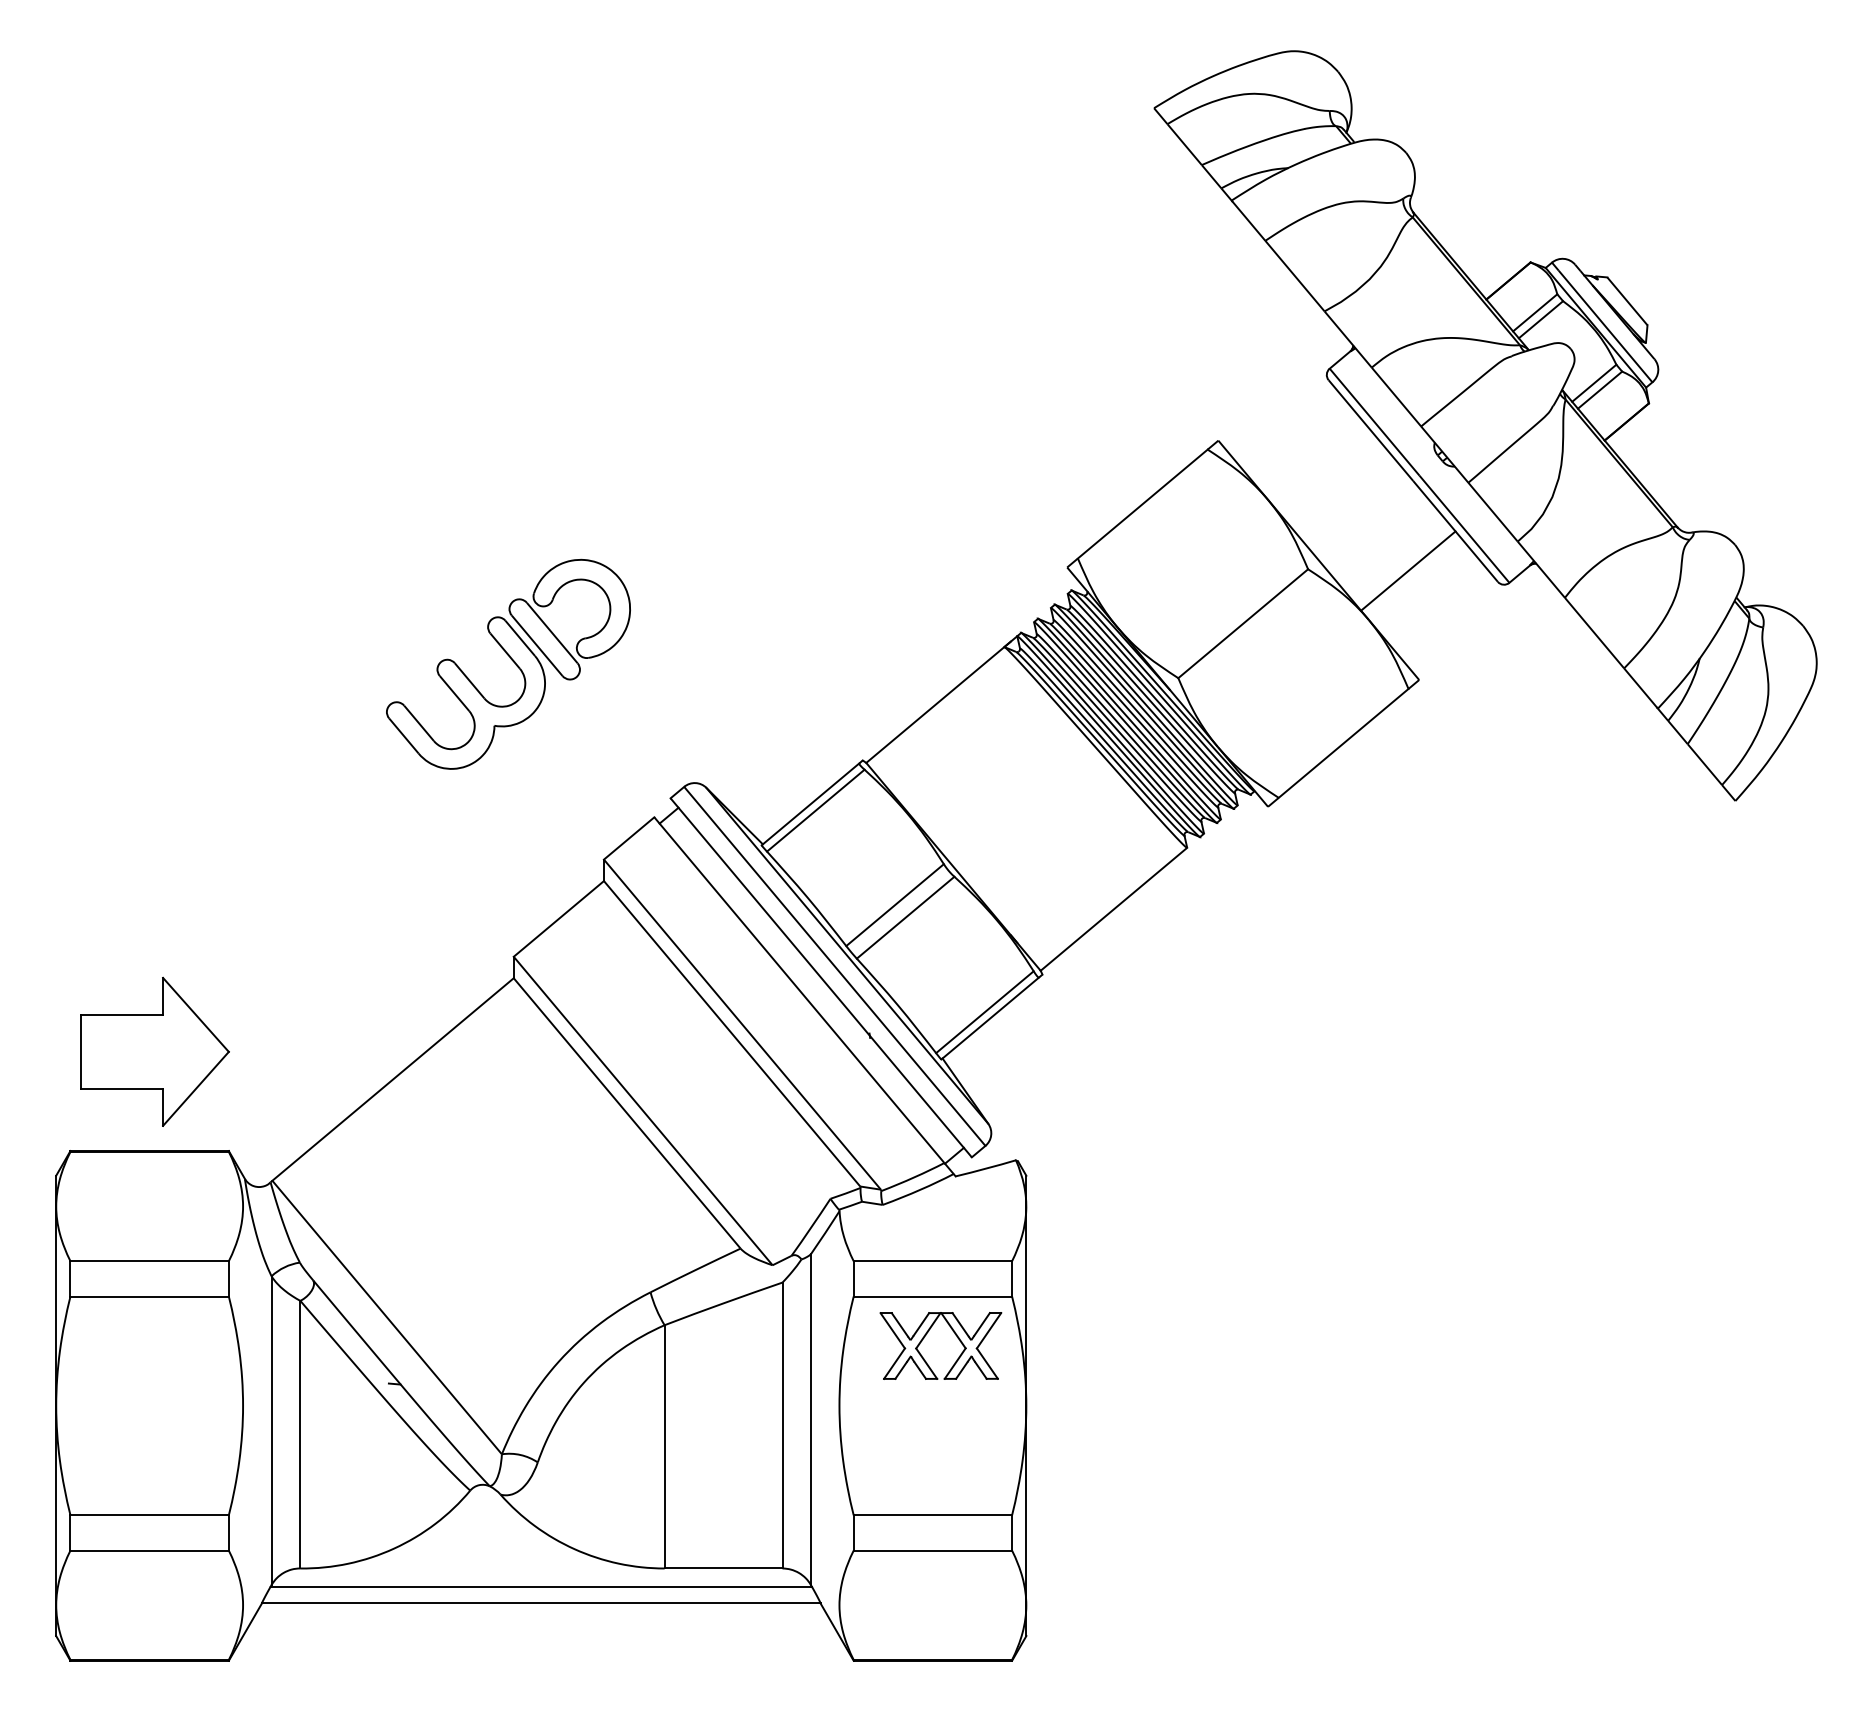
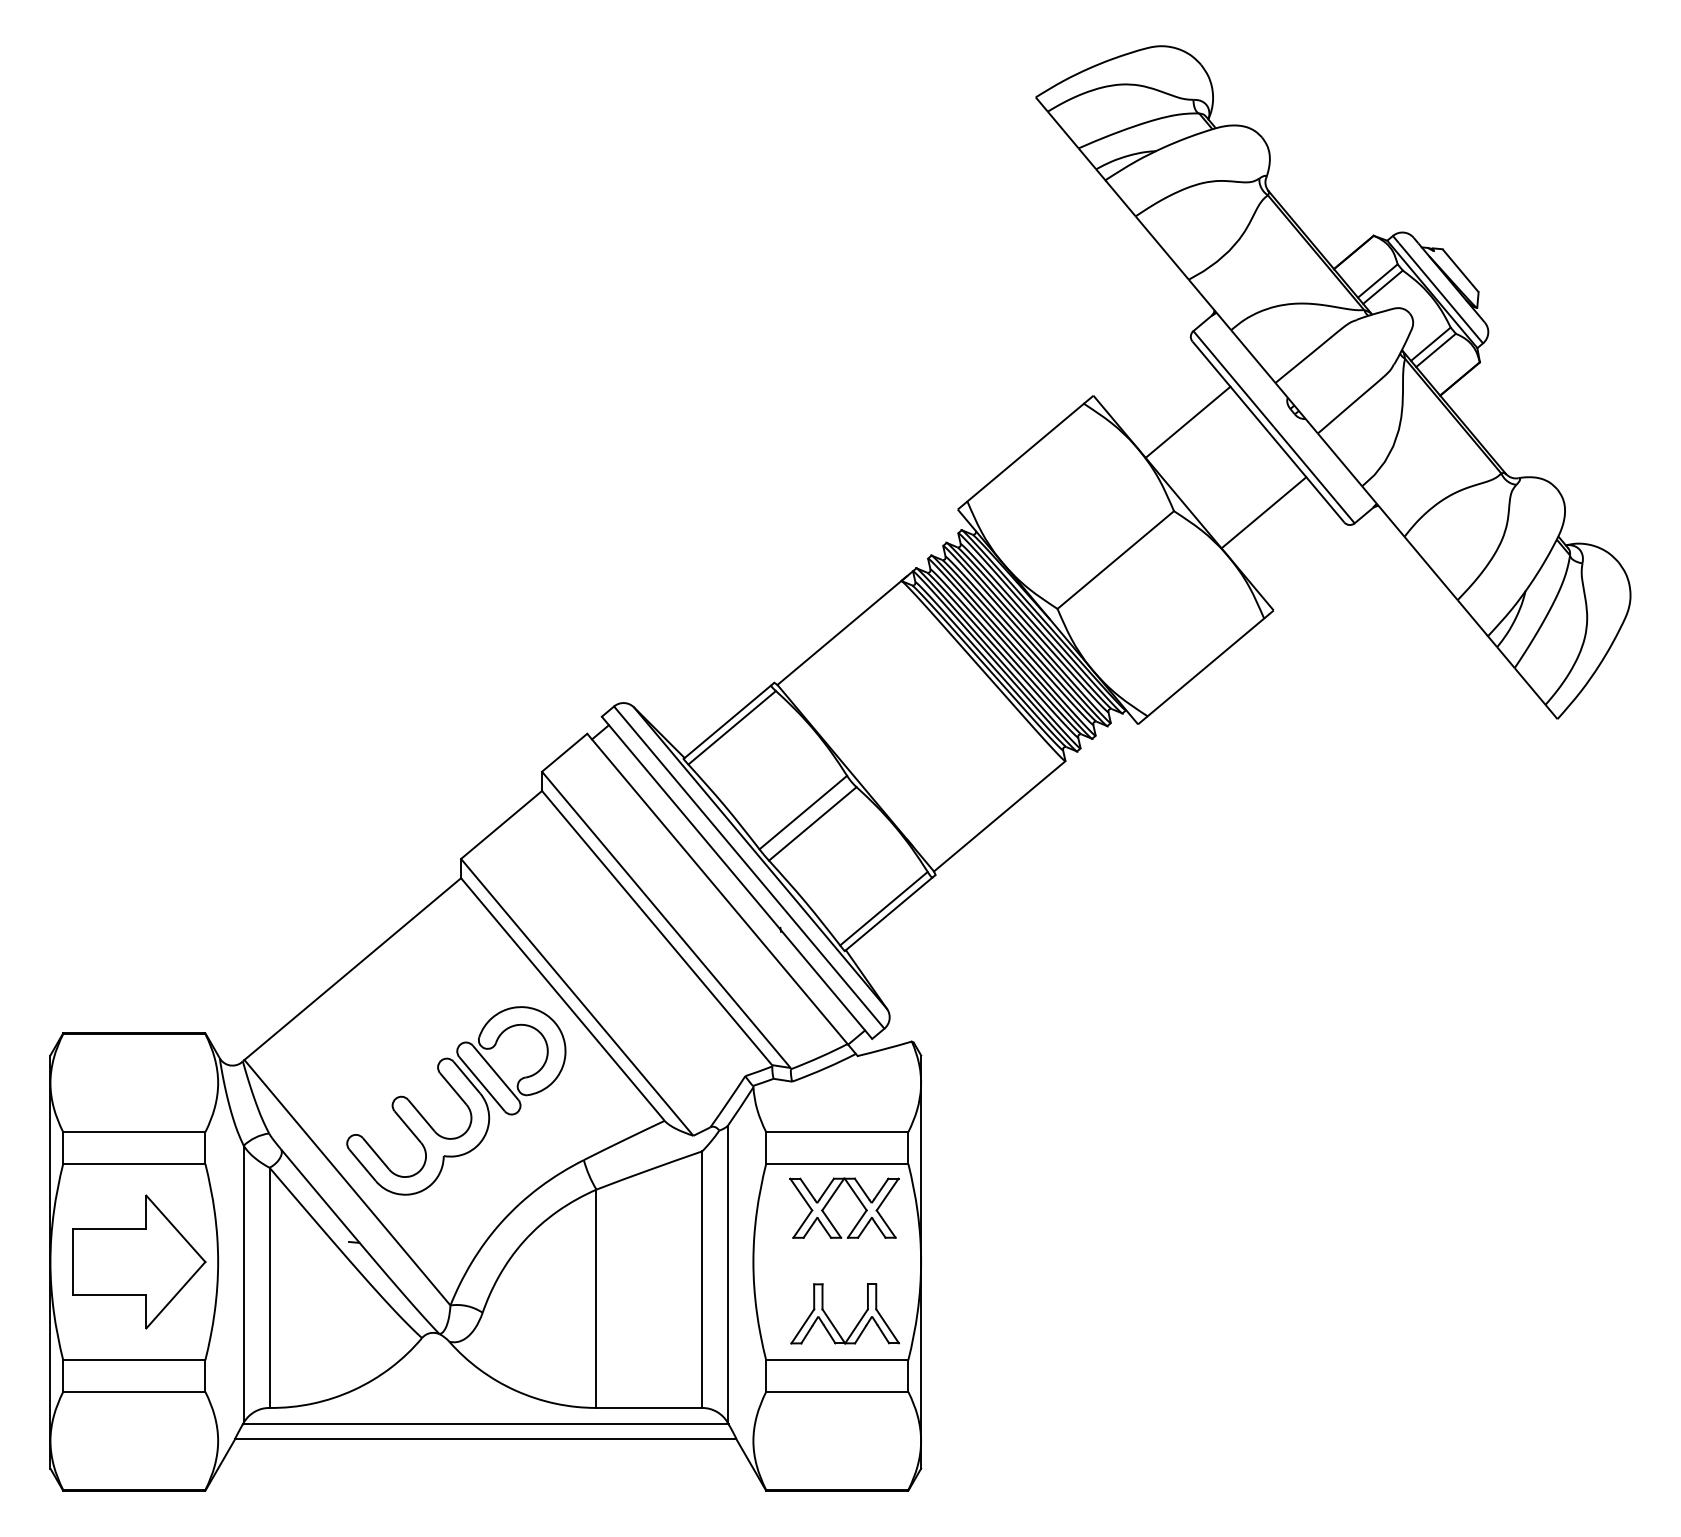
line: (1323, 469) -> (1187, 421), added
part: (508, 663) -> (456, 1100), moved
part: (154, 1051) -> (138, 1261), moved
part: (926, 1471) -> (831, 1320), added

